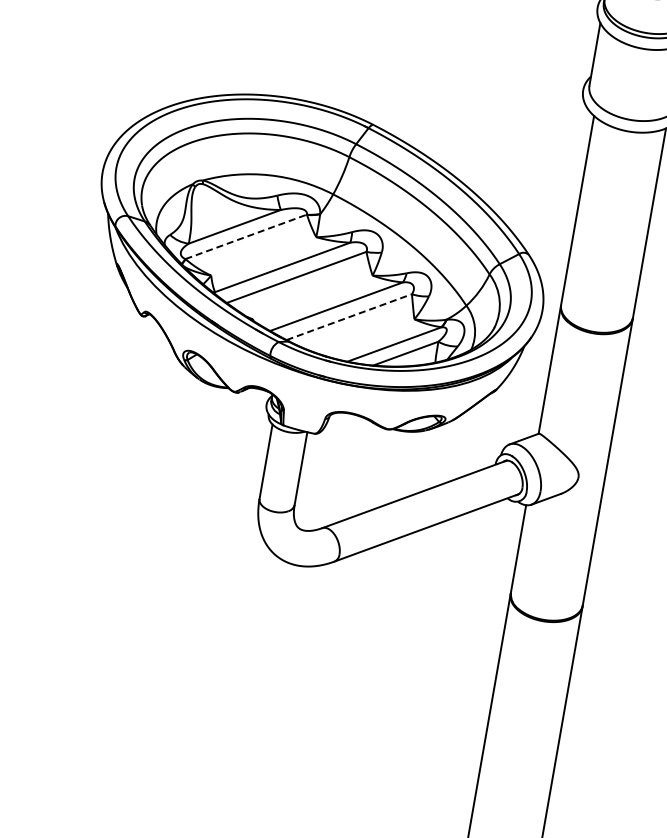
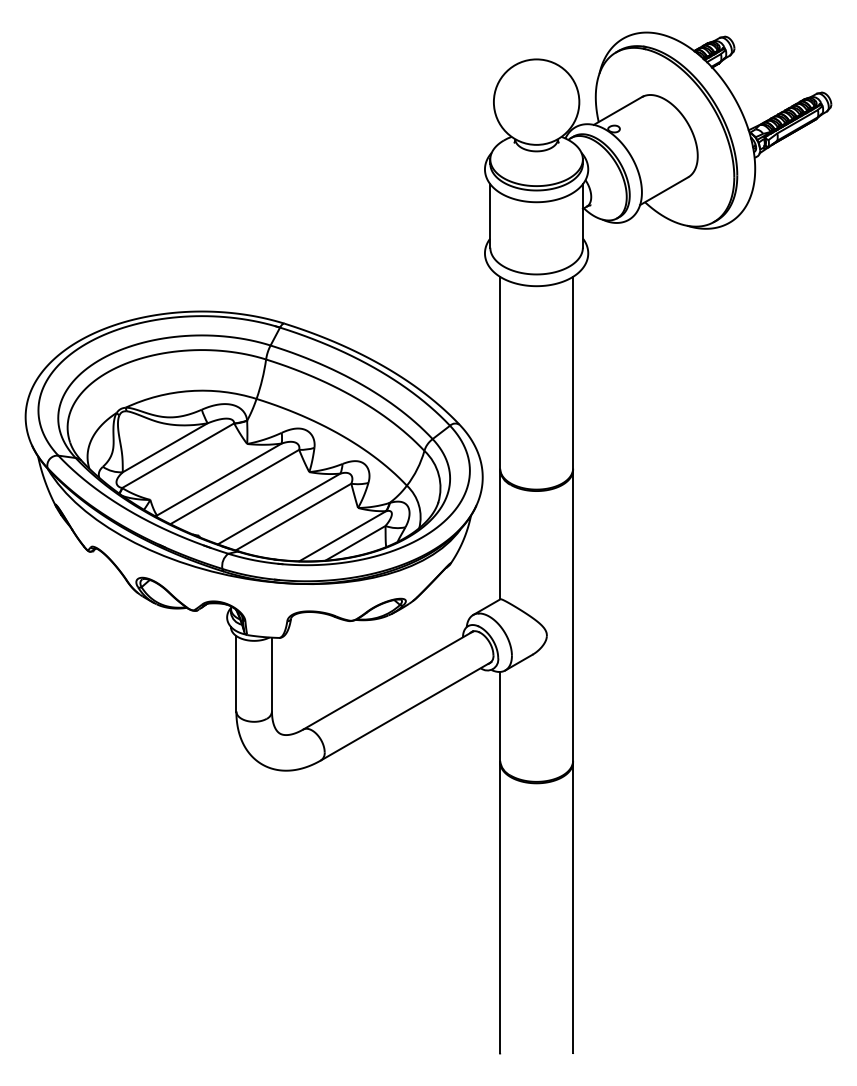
line: (246, 236) -> (178, 455), dashed -> solid
line: (349, 317) -> (293, 517), dashed -> solid

